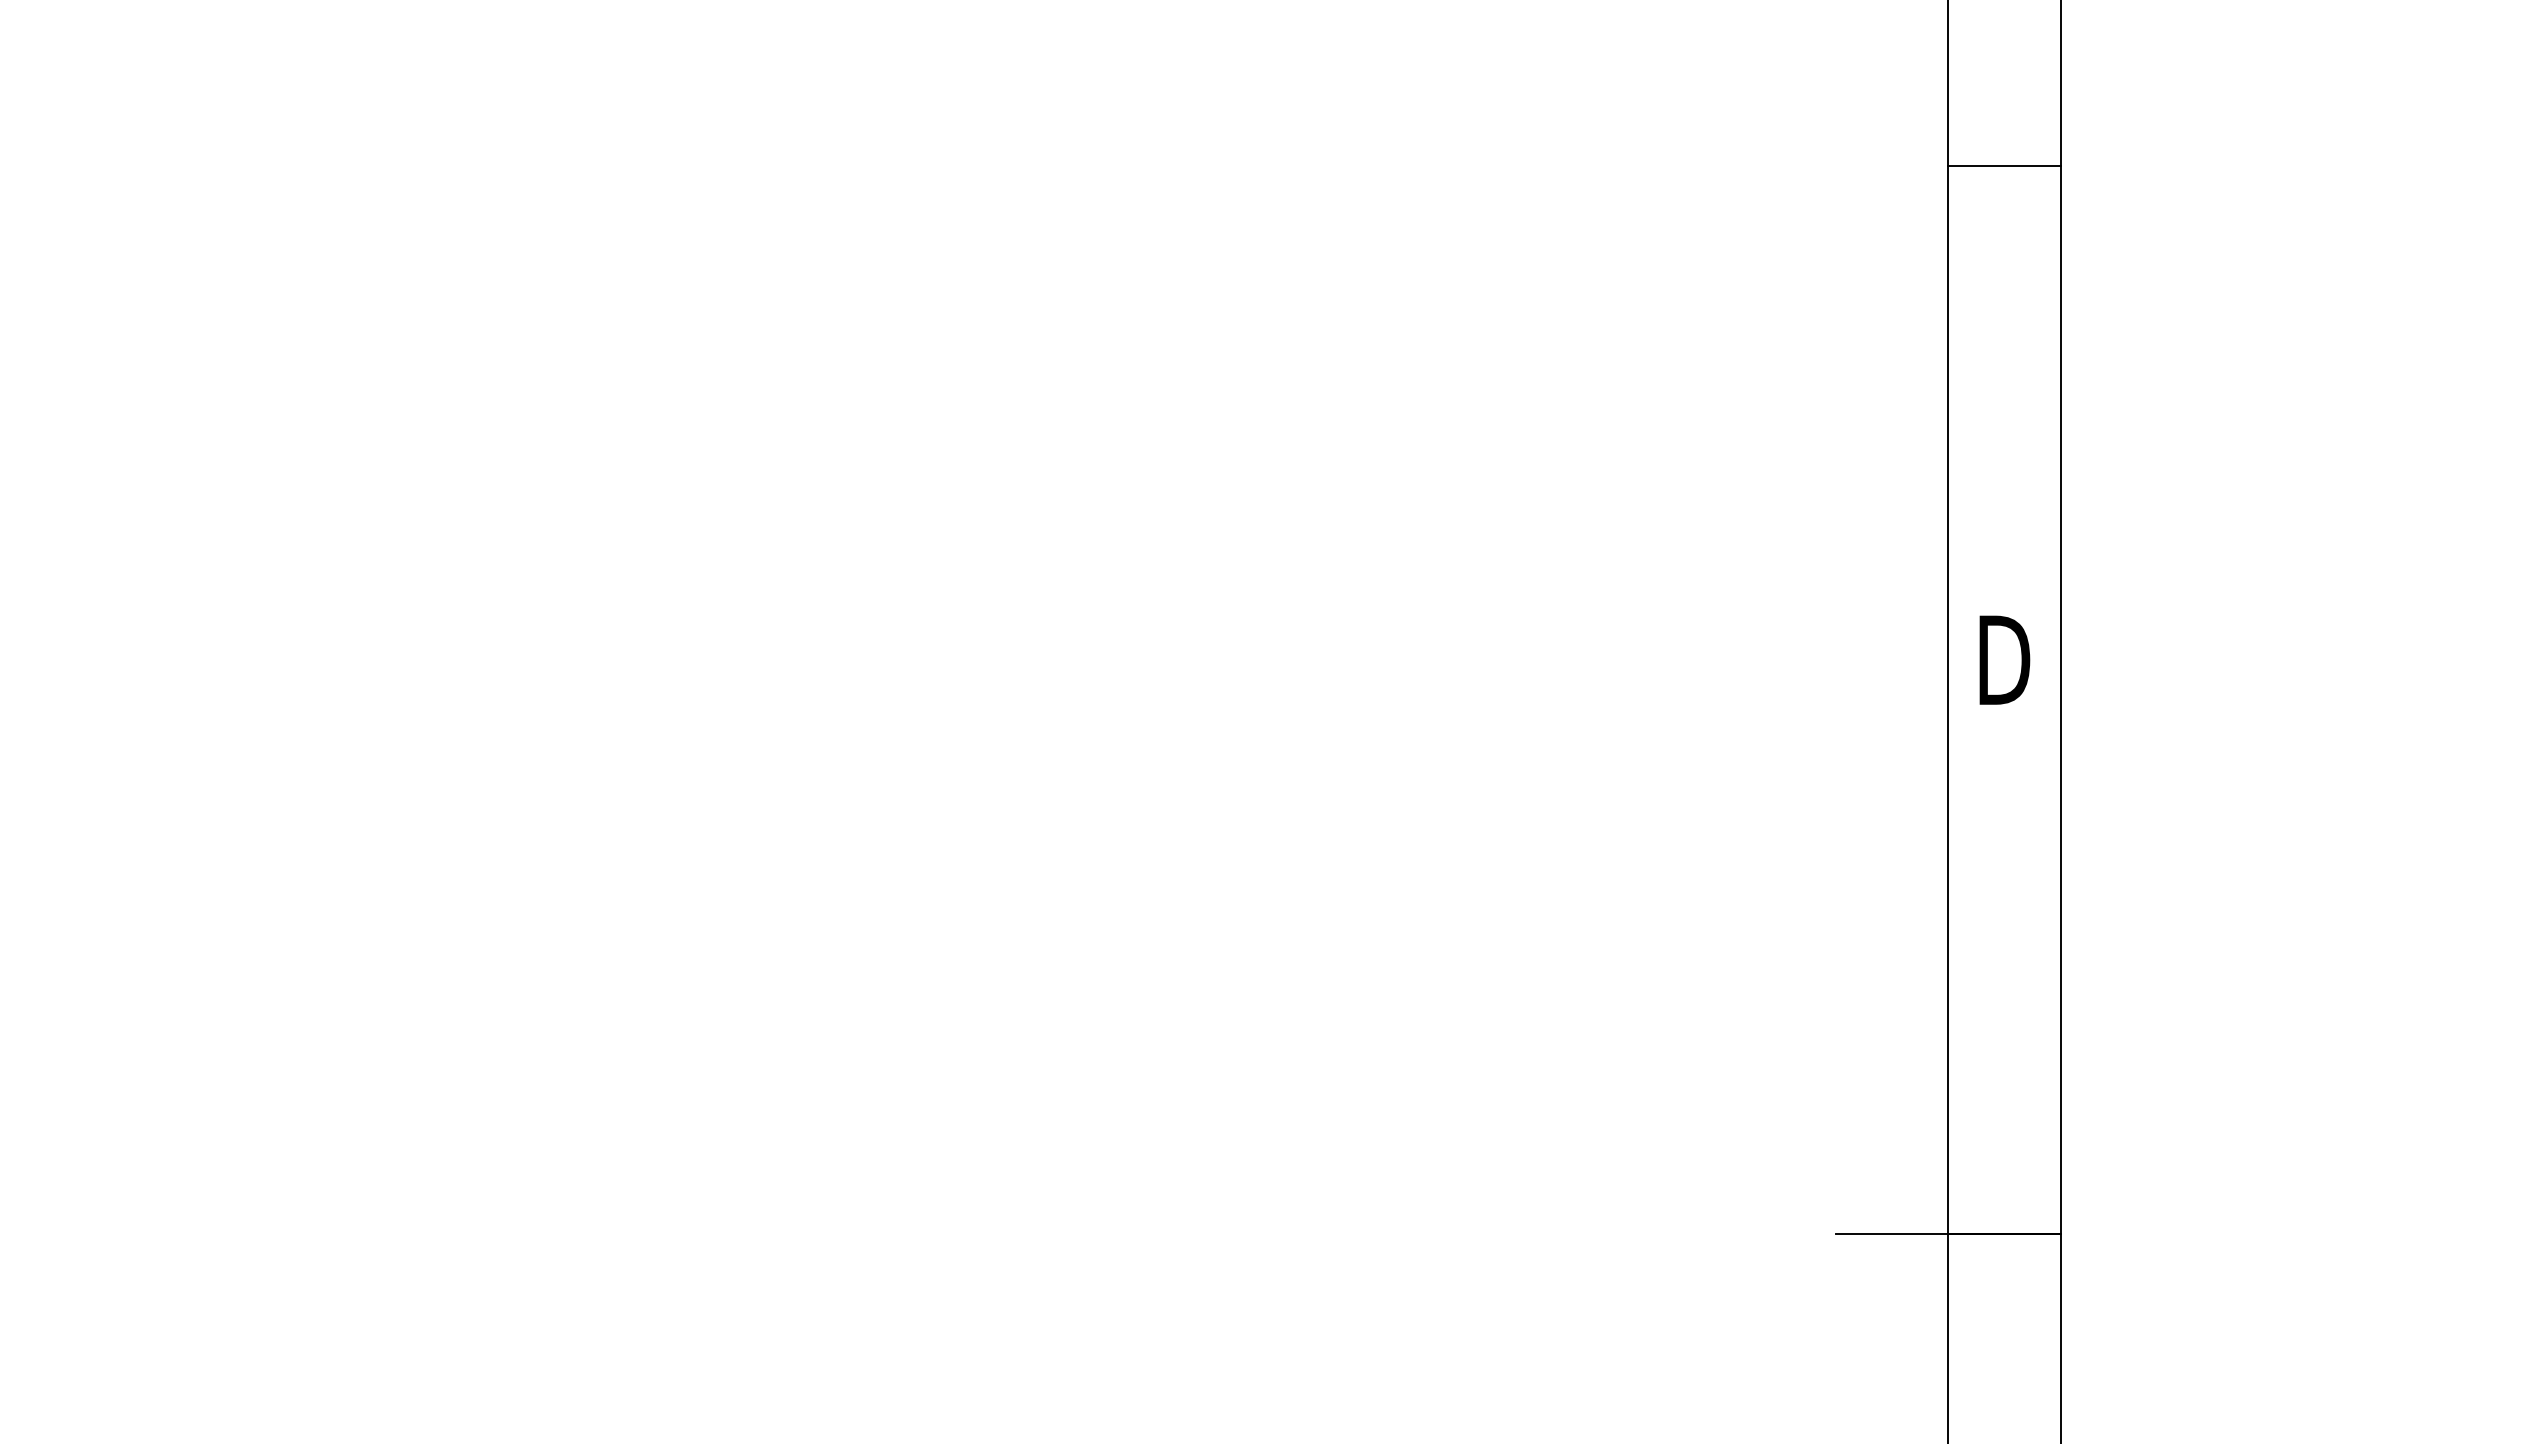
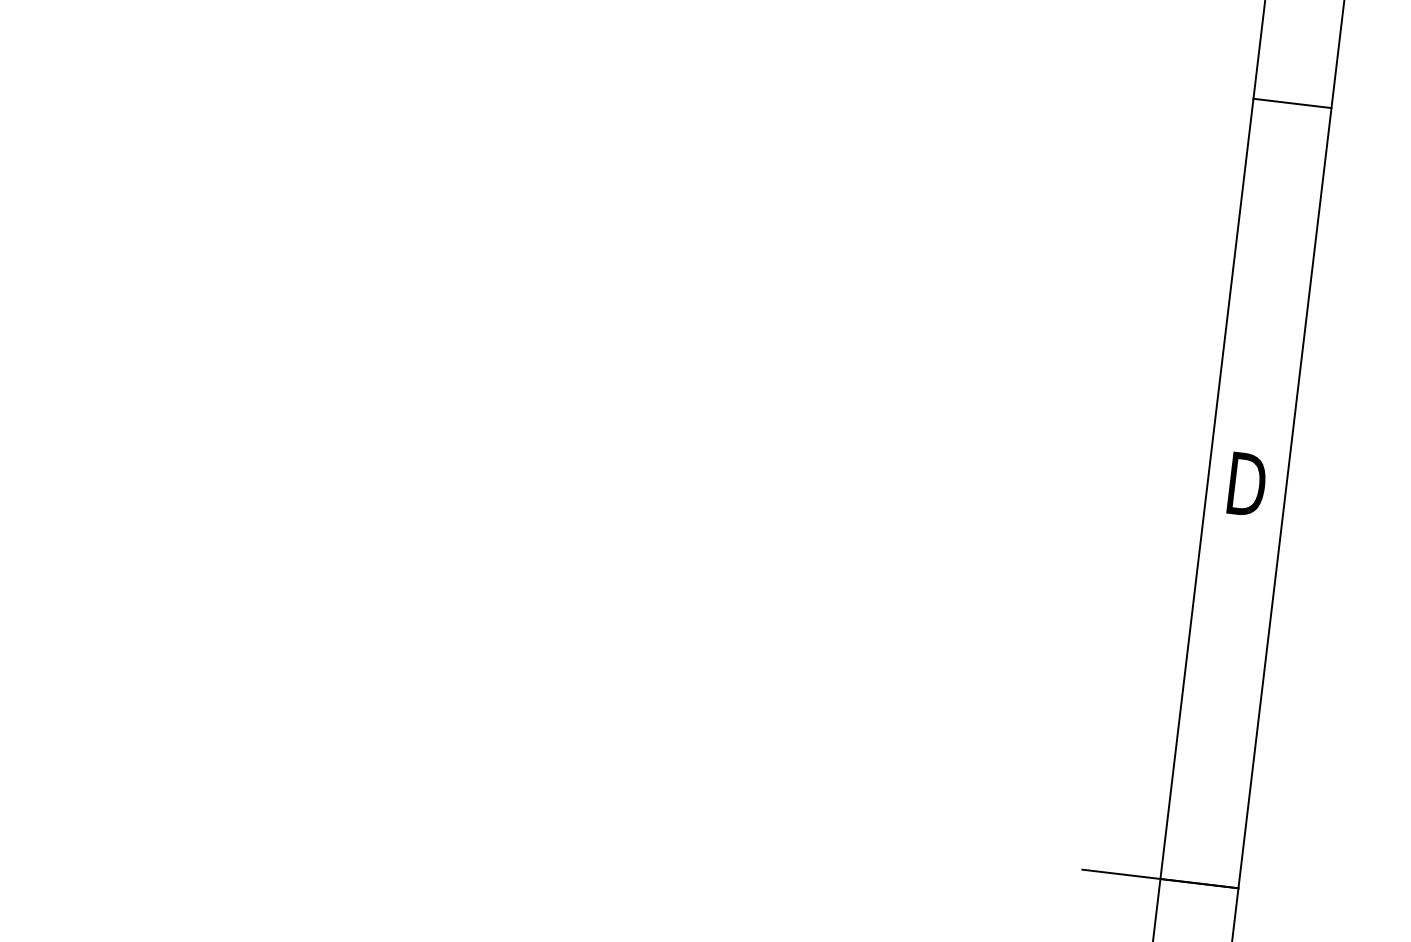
line: (2004, 166) -> (1292, 103), moved

